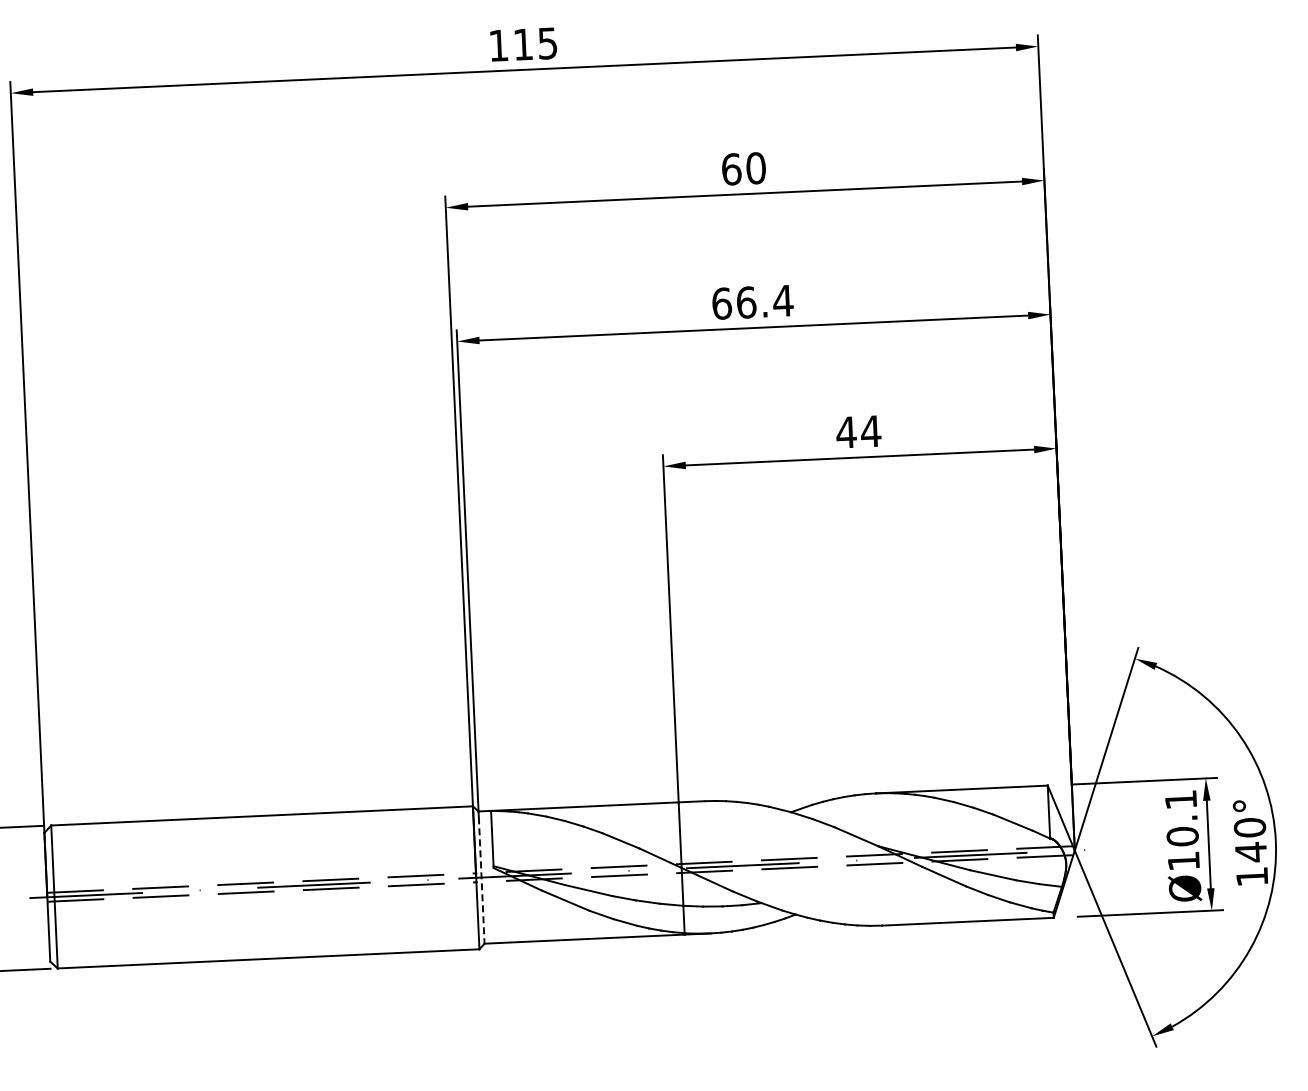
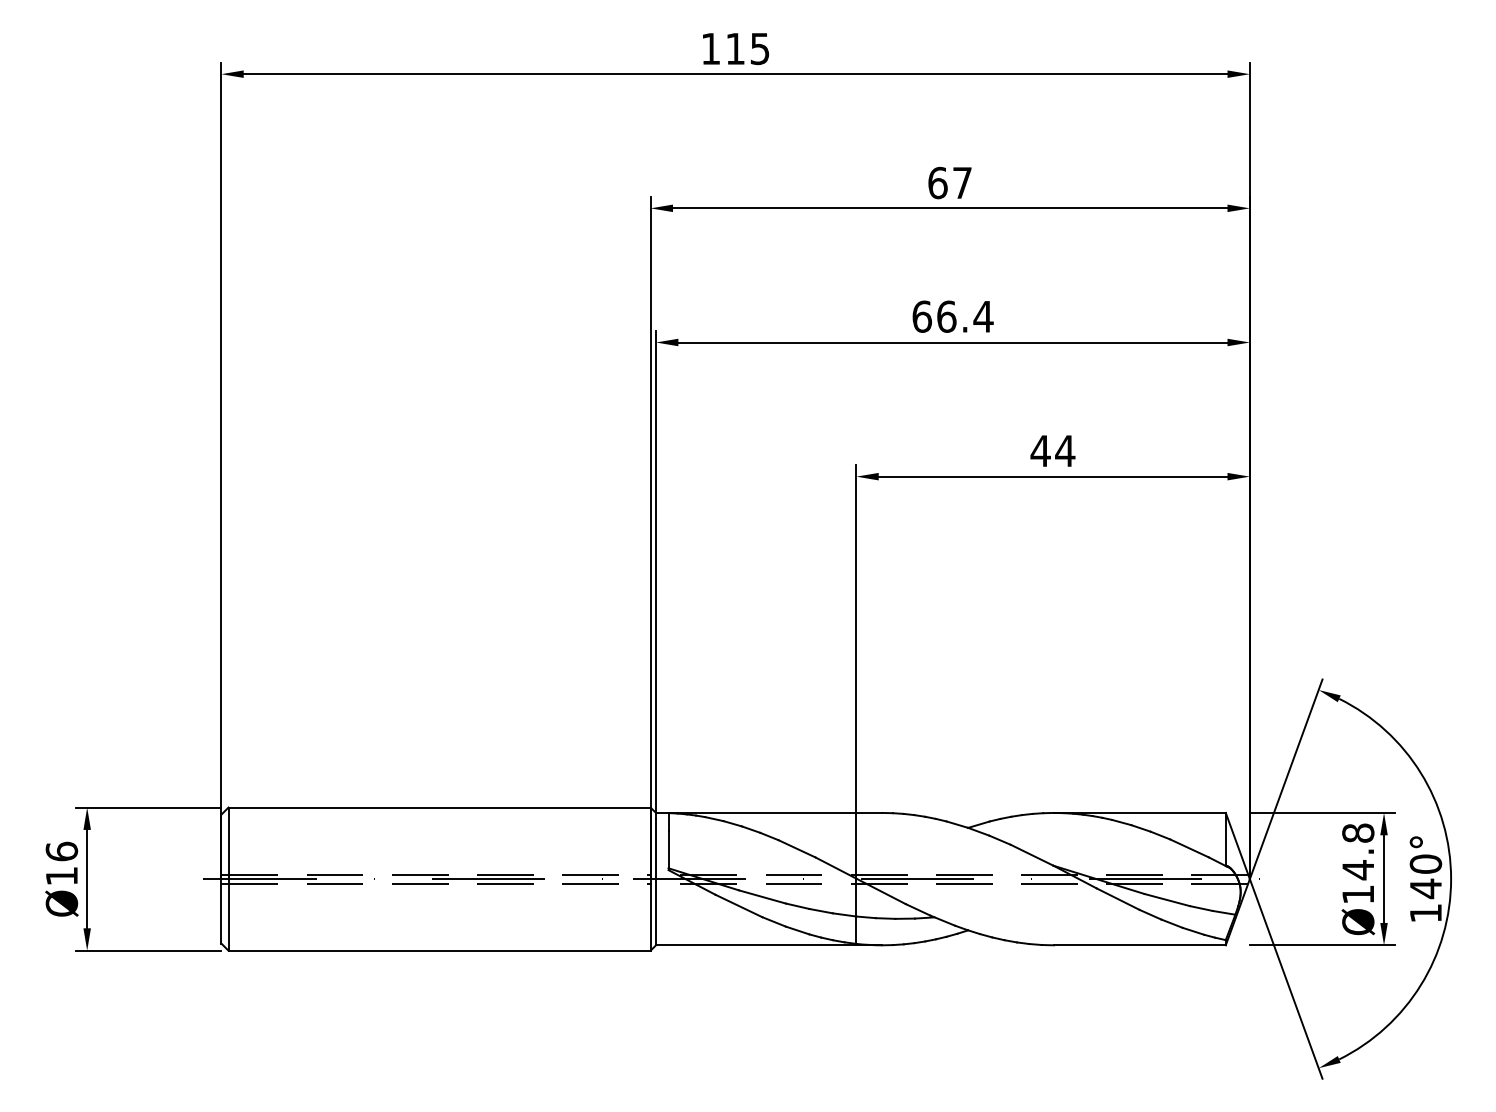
text: (756, 167) -> (962, 182), 60 -> 67
text: (1182, 818) -> (1358, 851), Ø10.1 -> Ø14.8
line: (482, 880) -> (656, 882), dashed -> solid

